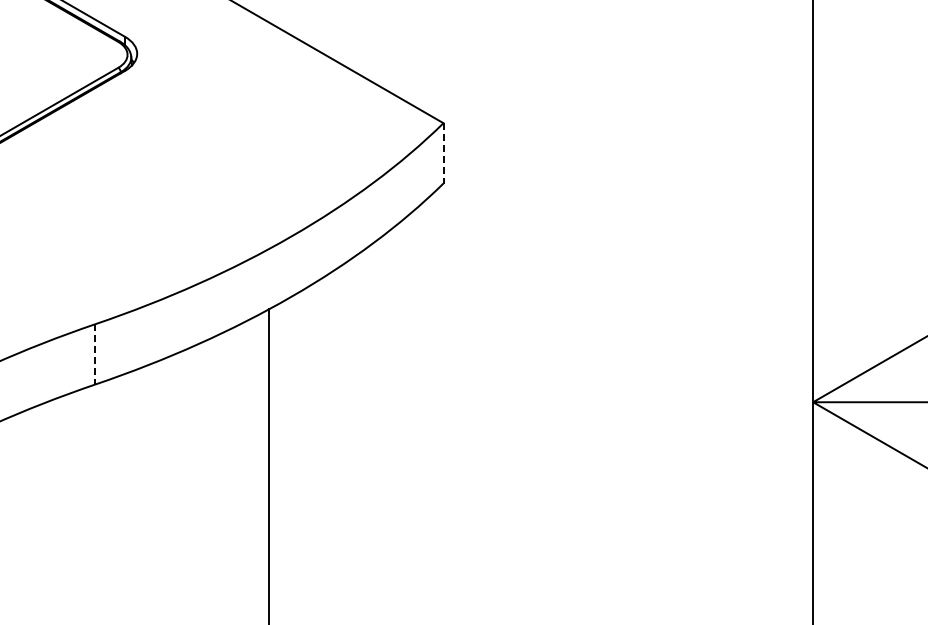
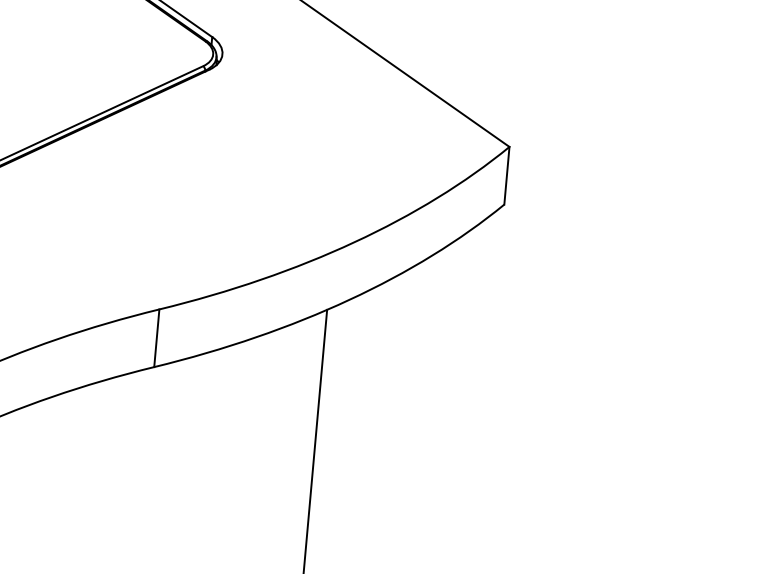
line: (443, 153) -> (506, 175), dashed -> solid
line: (95, 354) -> (156, 338), dashed -> solid

